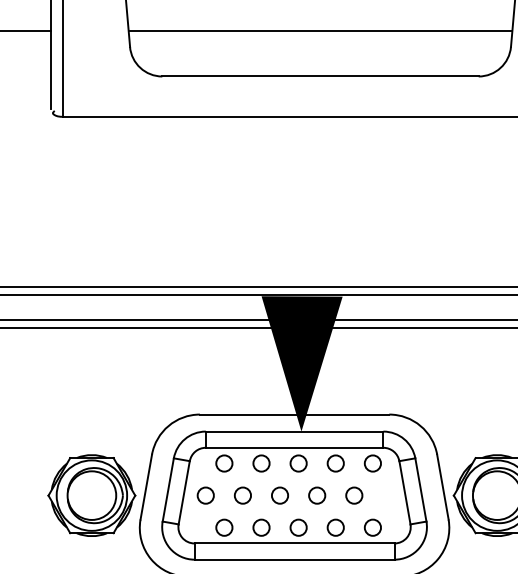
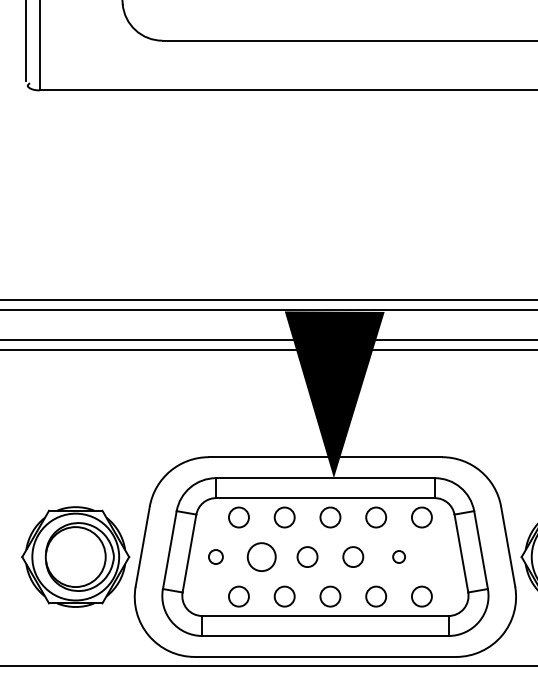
circle: (205, 495) -> (215, 556), size x0.7
circle: (242, 495) -> (261, 556), size x1.4
circle: (354, 495) -> (399, 556), size x0.6

